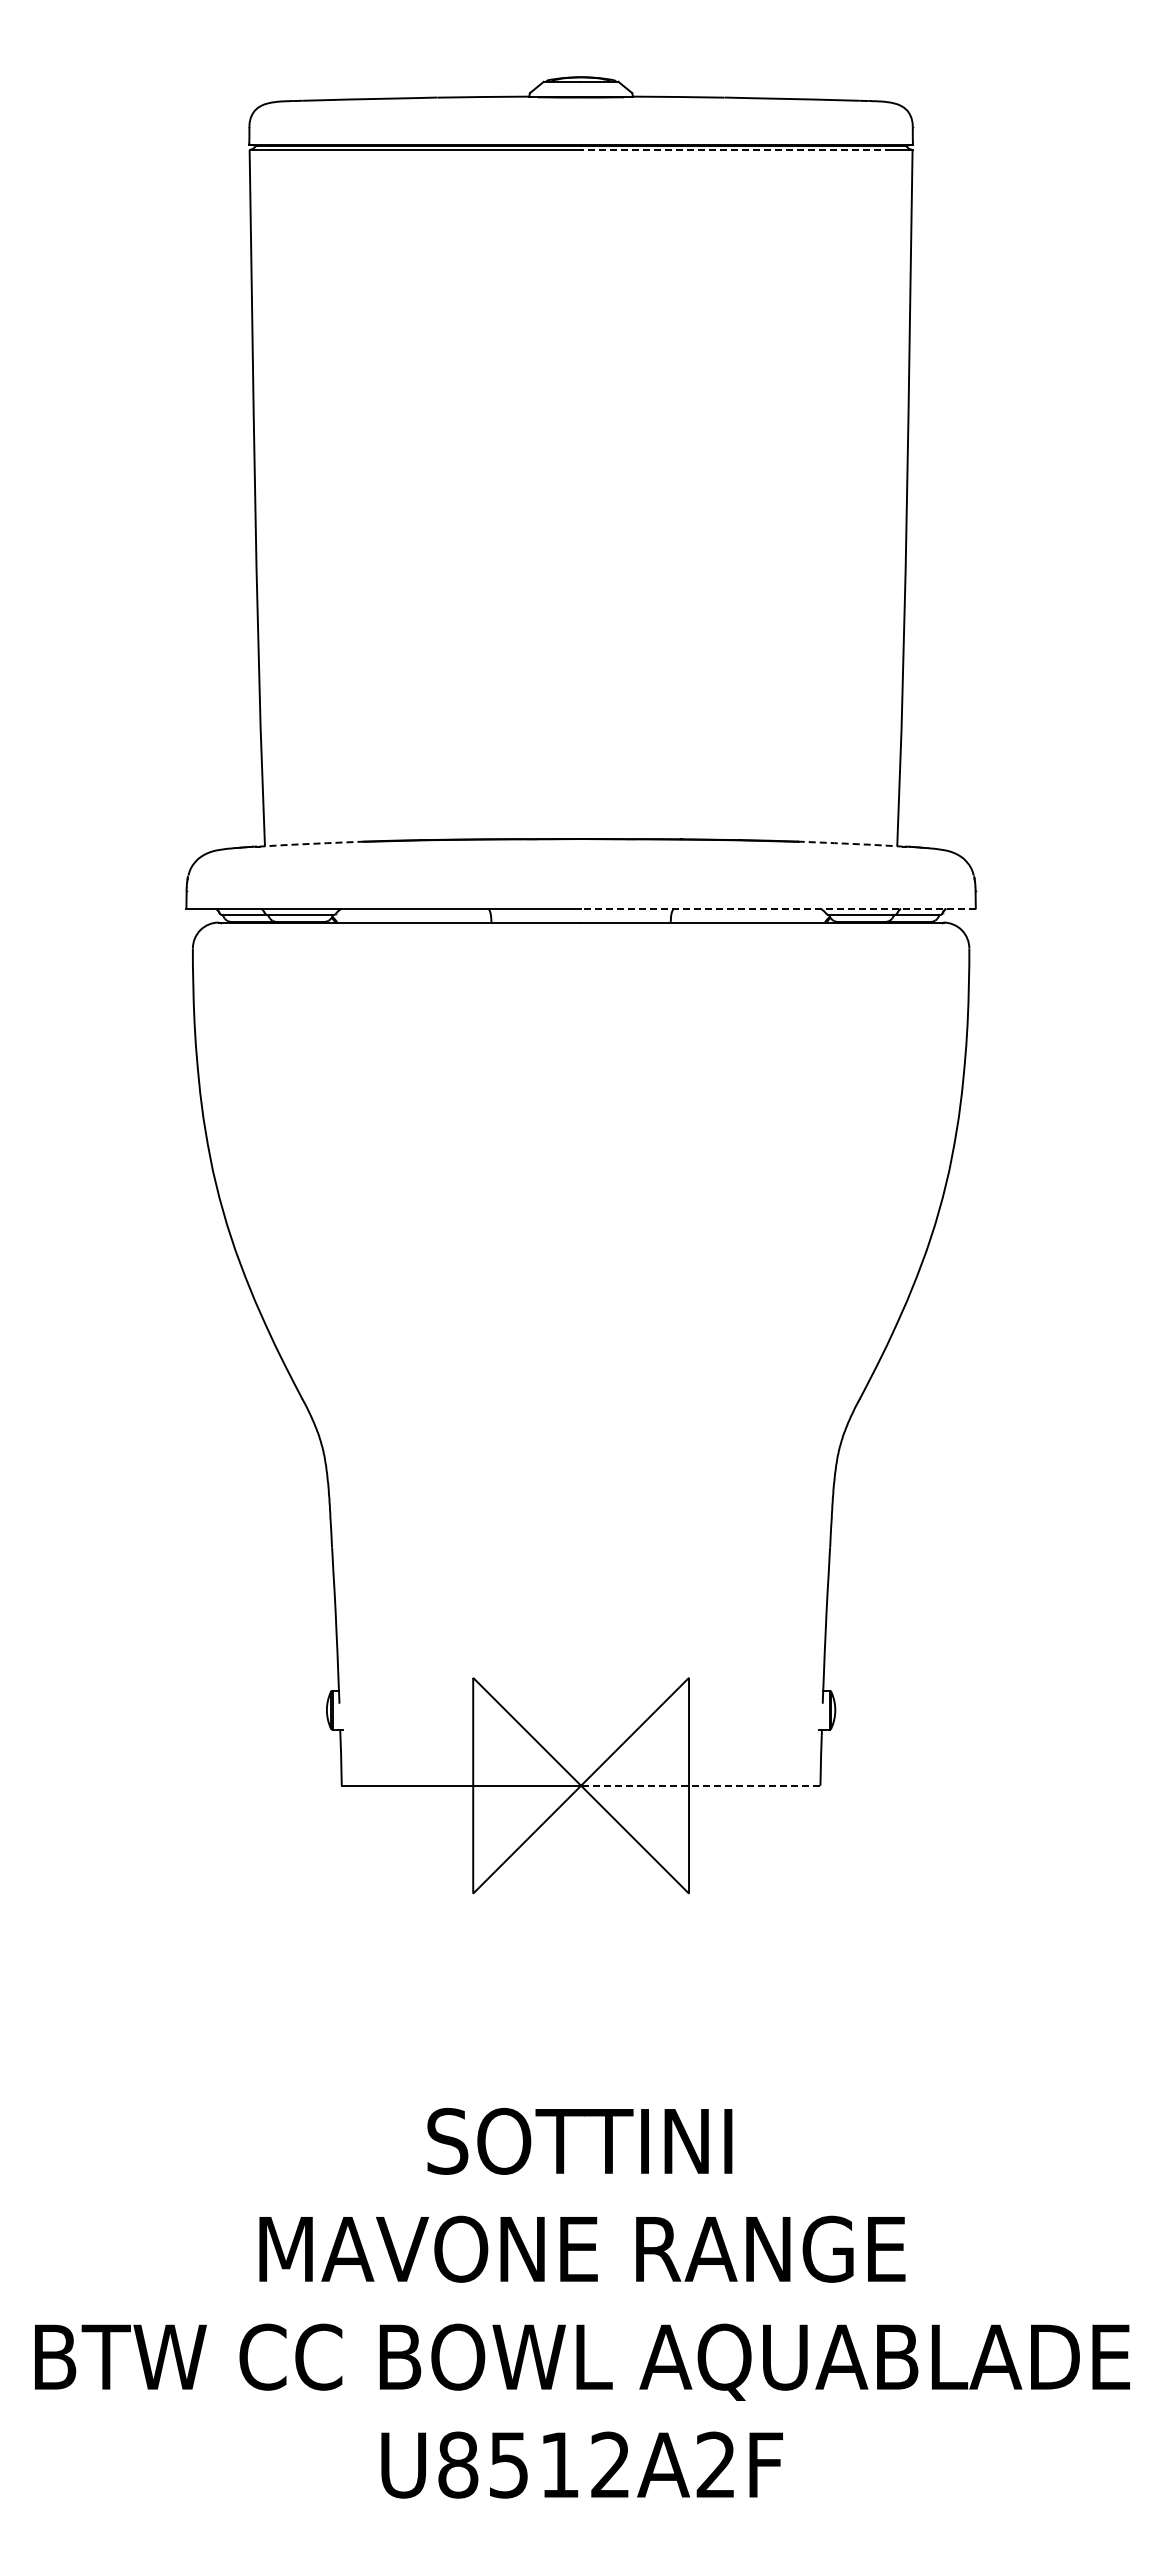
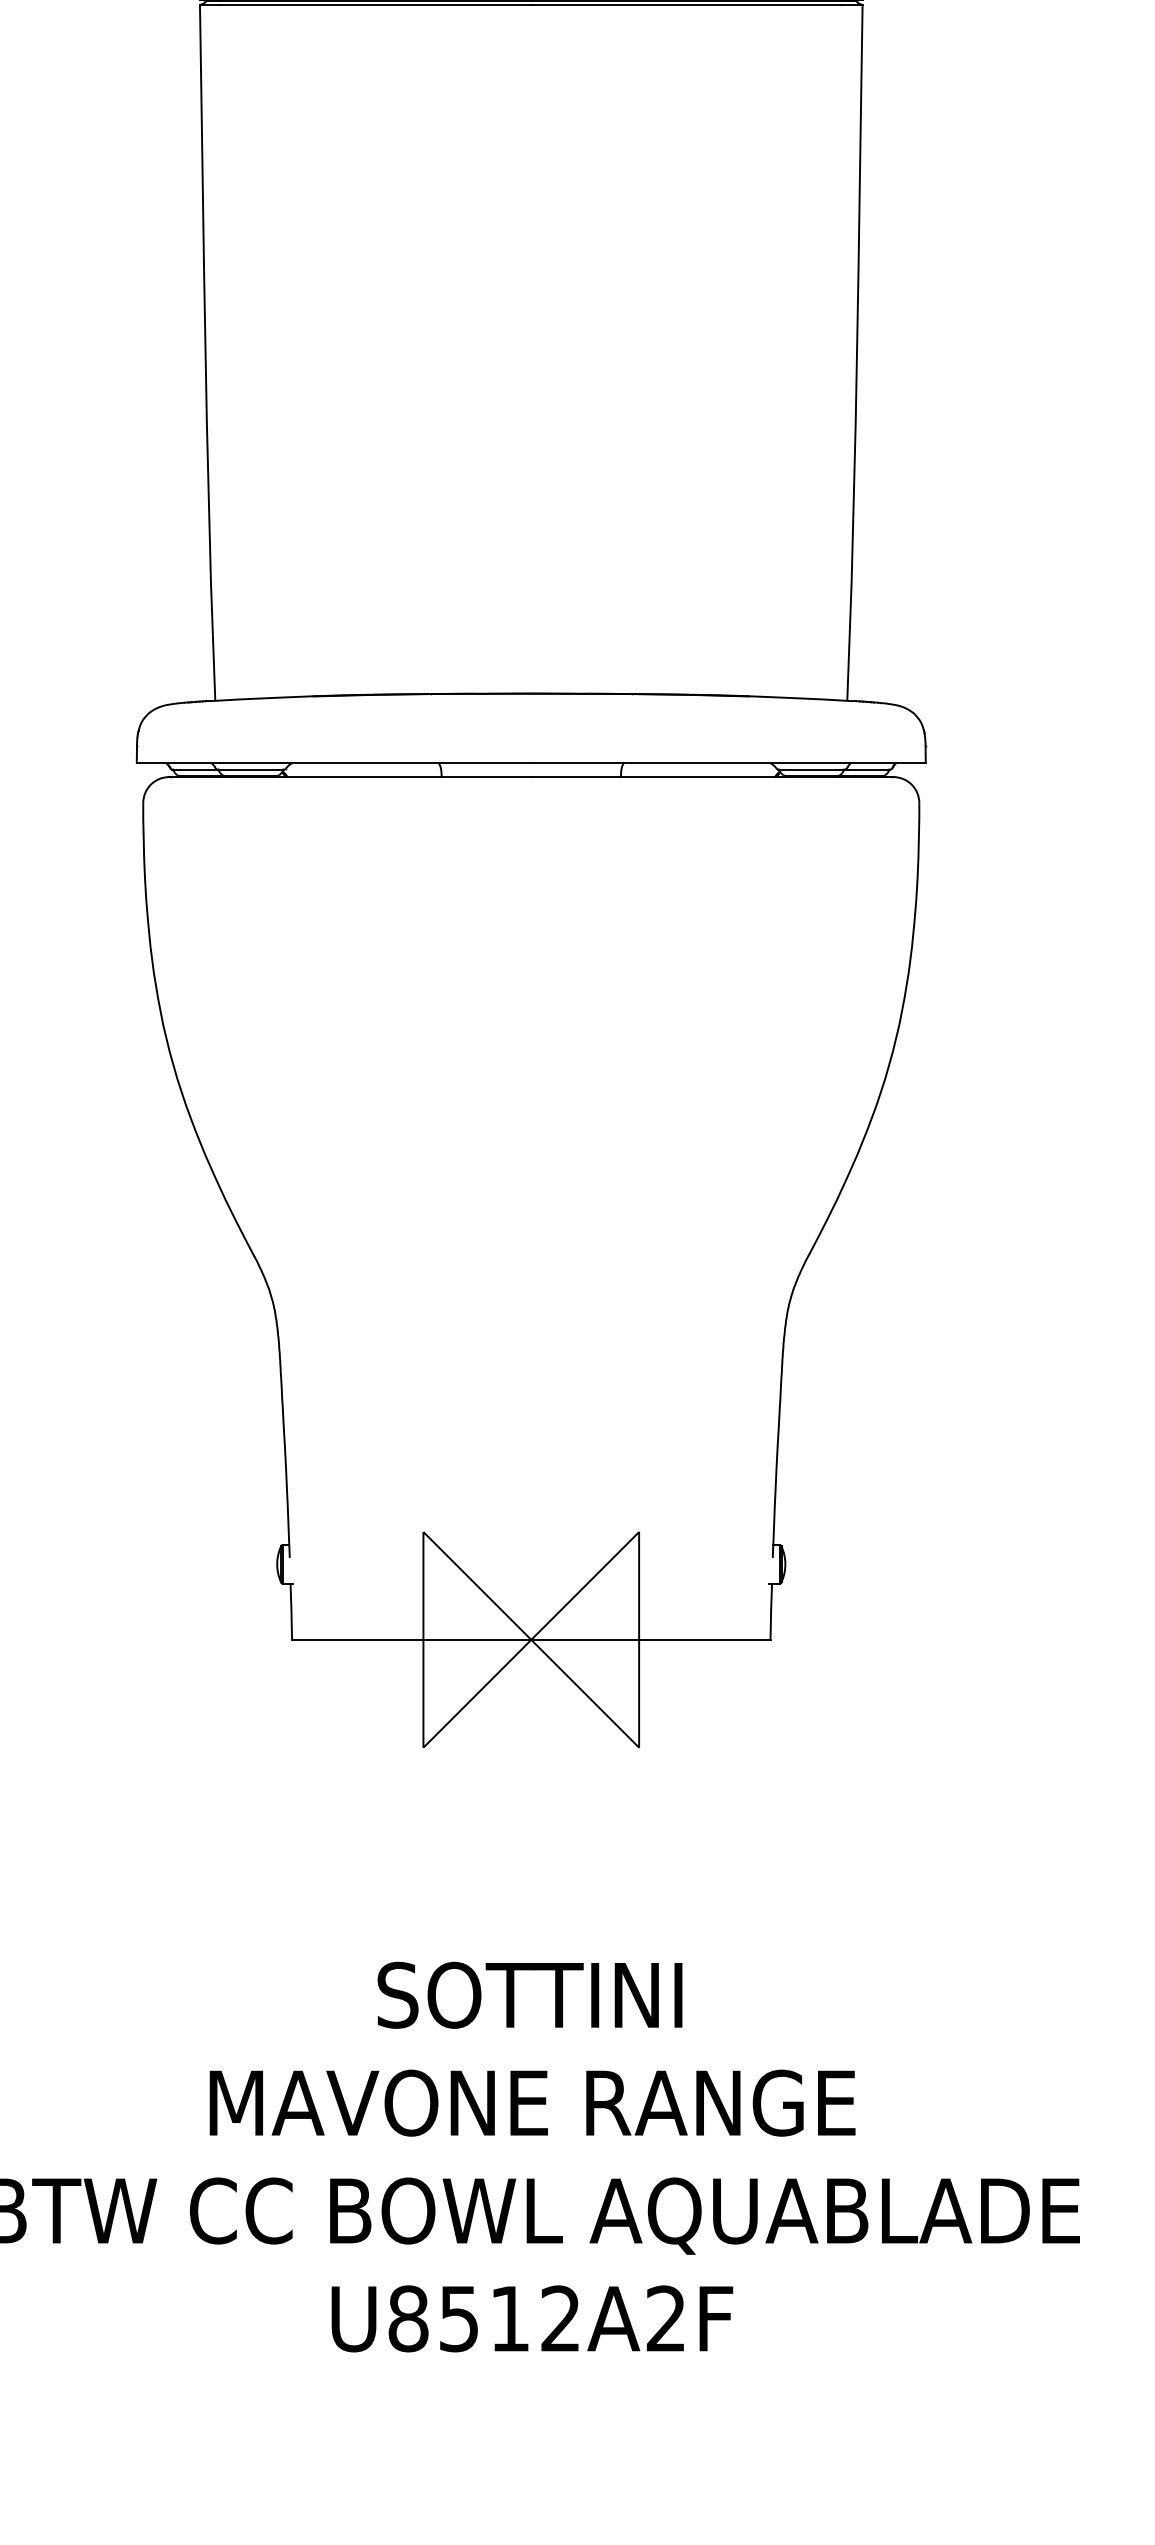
line: (735, 150) -> (685, 5), dashed -> solid
line: (312, 843) -> (262, 698), dashed -> solid
line: (850, 843) -> (800, 698), dashed -> solid
line: (777, 908) -> (727, 763), dashed -> solid
line: (700, 1785) -> (650, 1639), dashed -> solid

